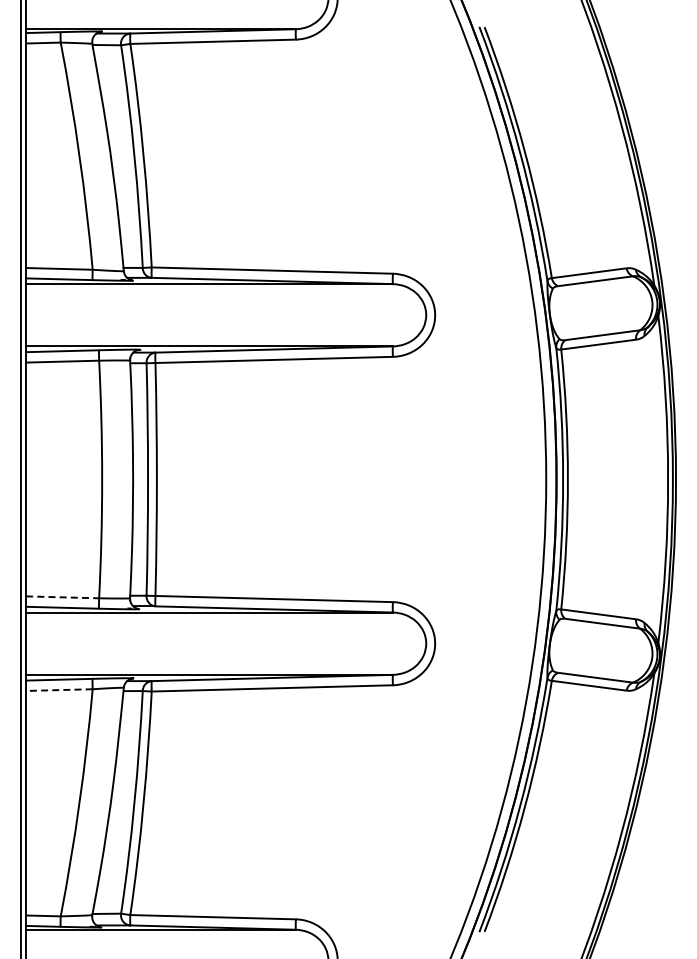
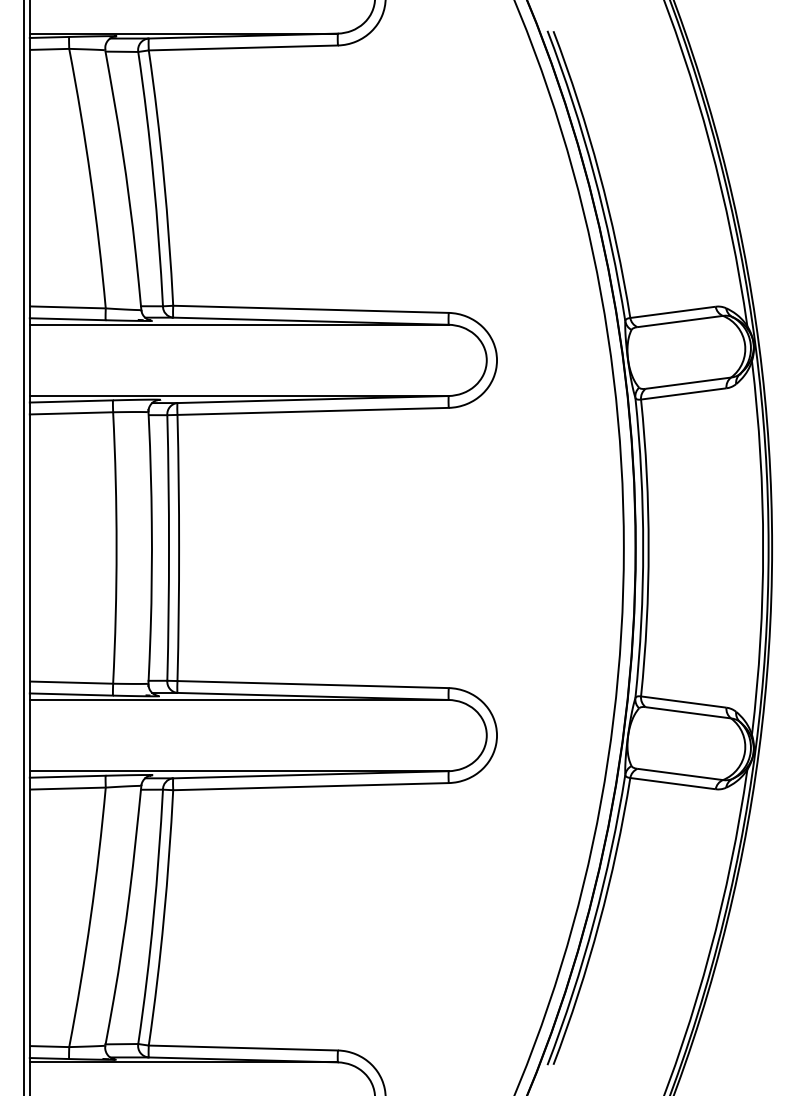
line: (62, 597) -> (71, 682), dashed -> solid
line: (59, 690) -> (67, 789), dashed -> solid

